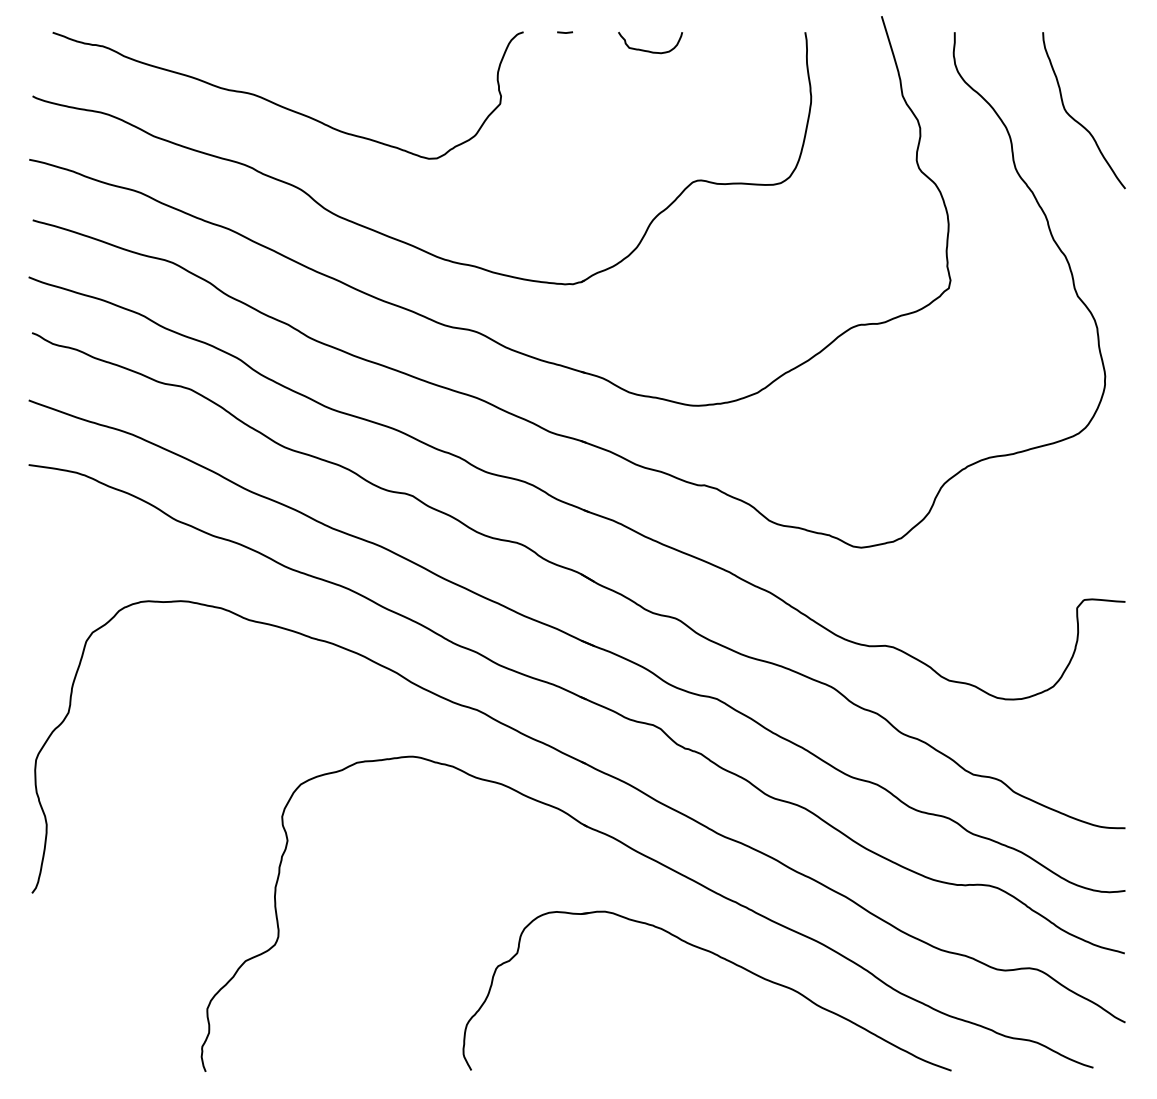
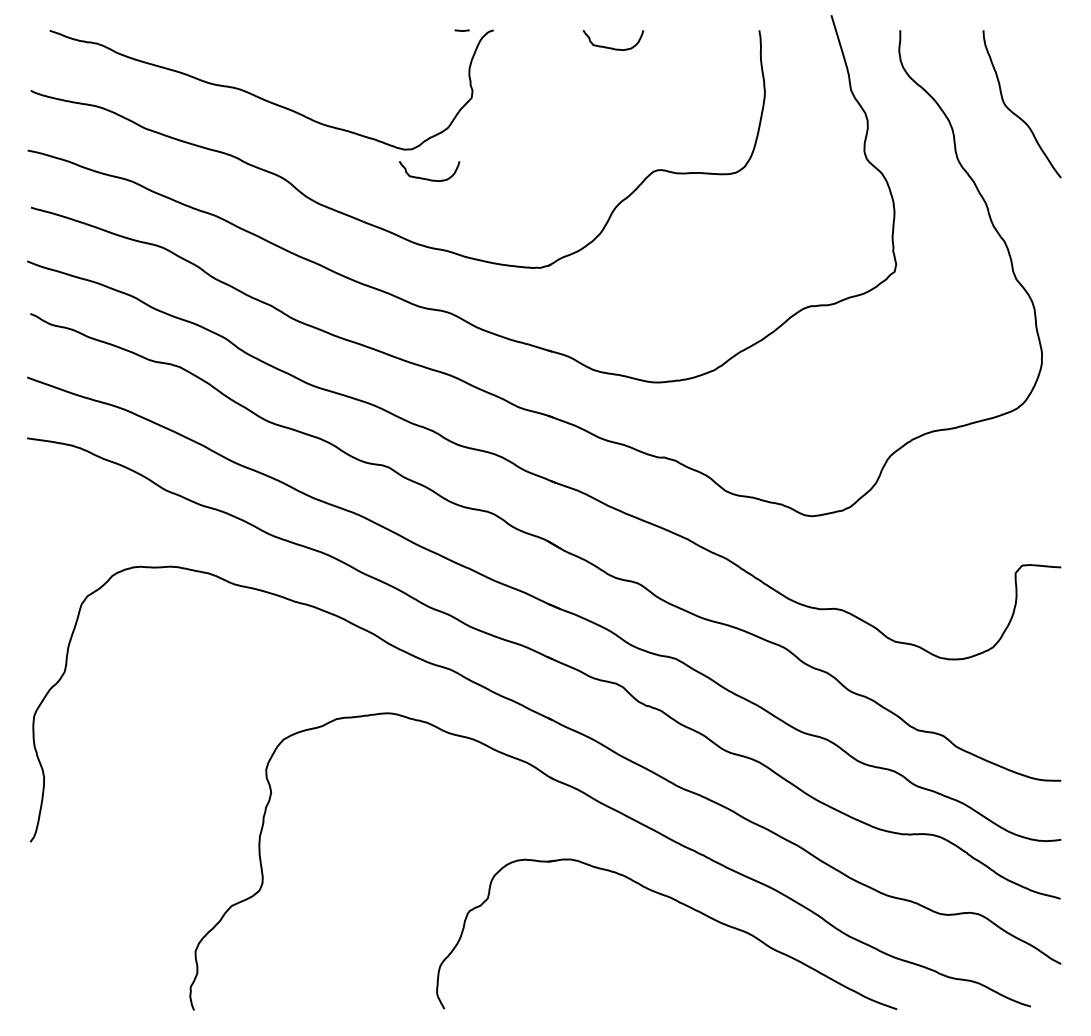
line: (564, 32) -> (461, 30), moved
curve: (454, 189) -> (428, 178), added

